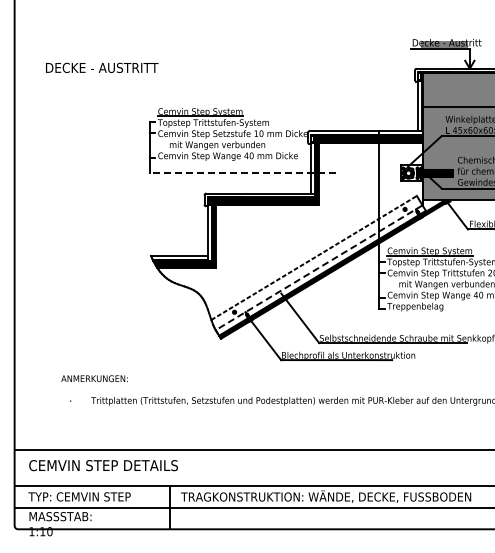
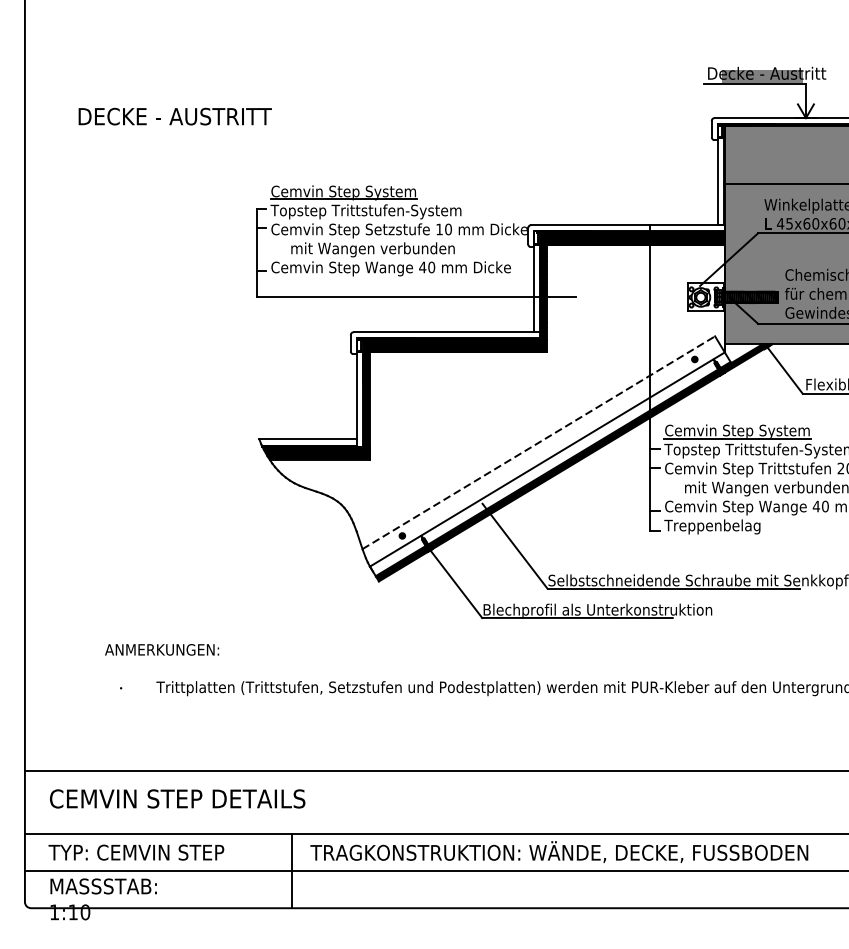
line: (242, 172) -> (415, 296), dashed -> solid
line: (319, 267) -> (548, 459), dashed -> solid

